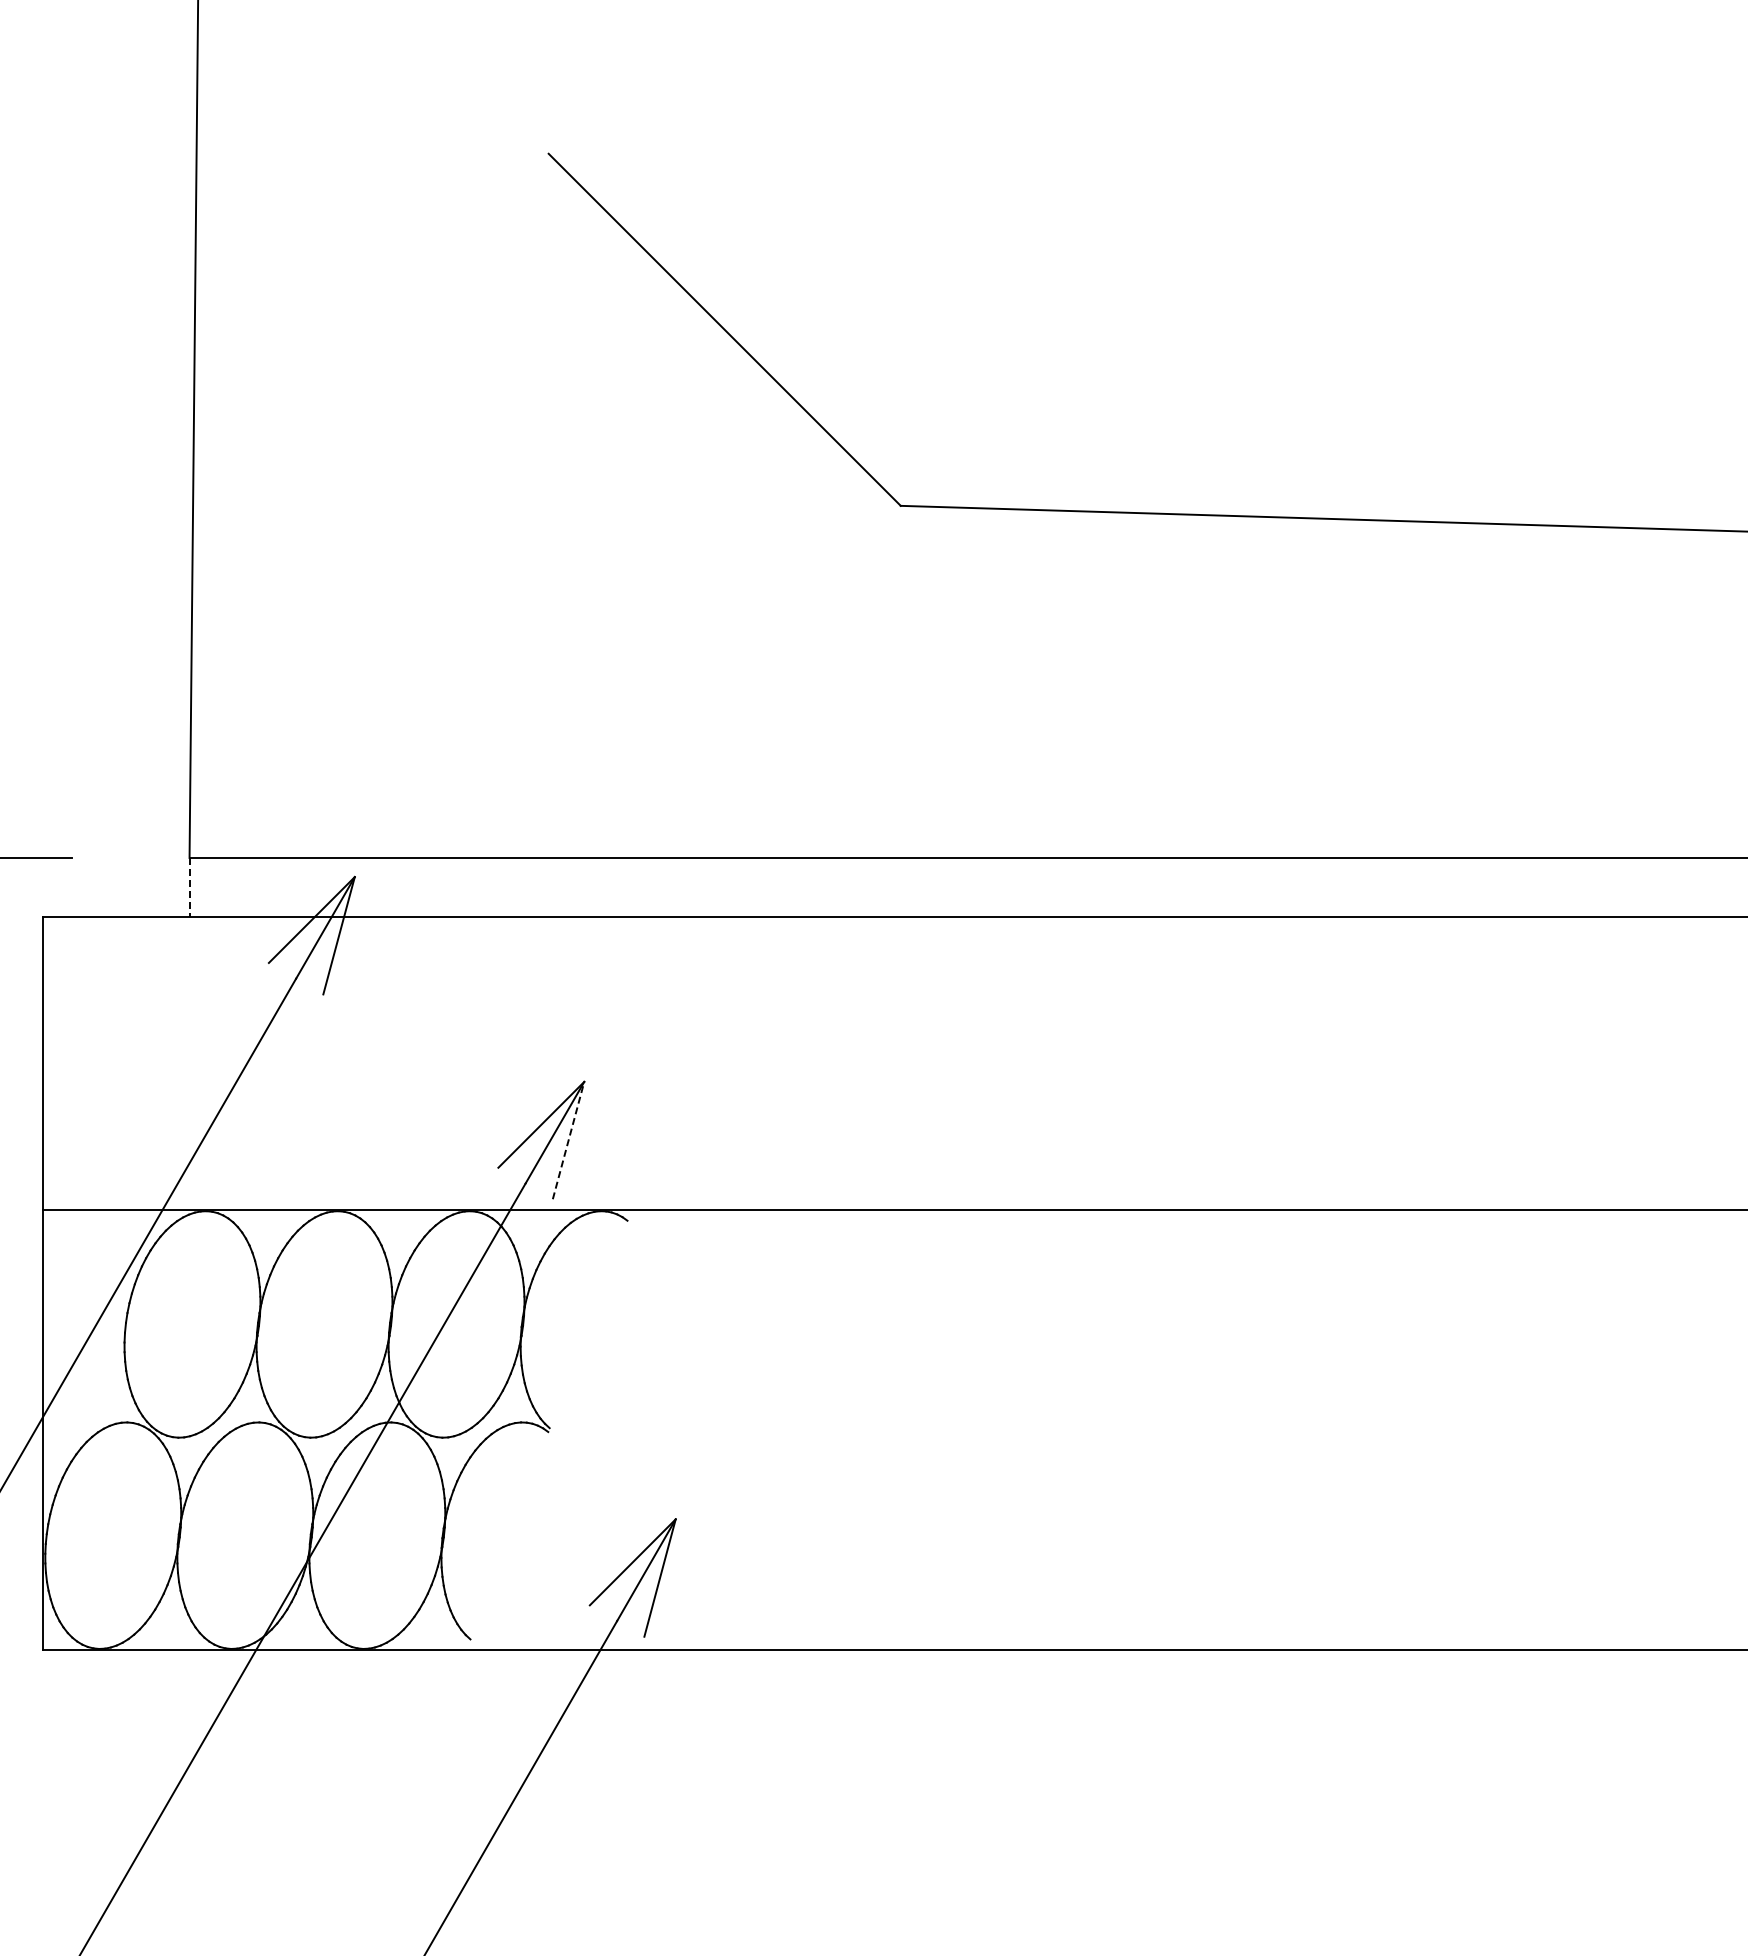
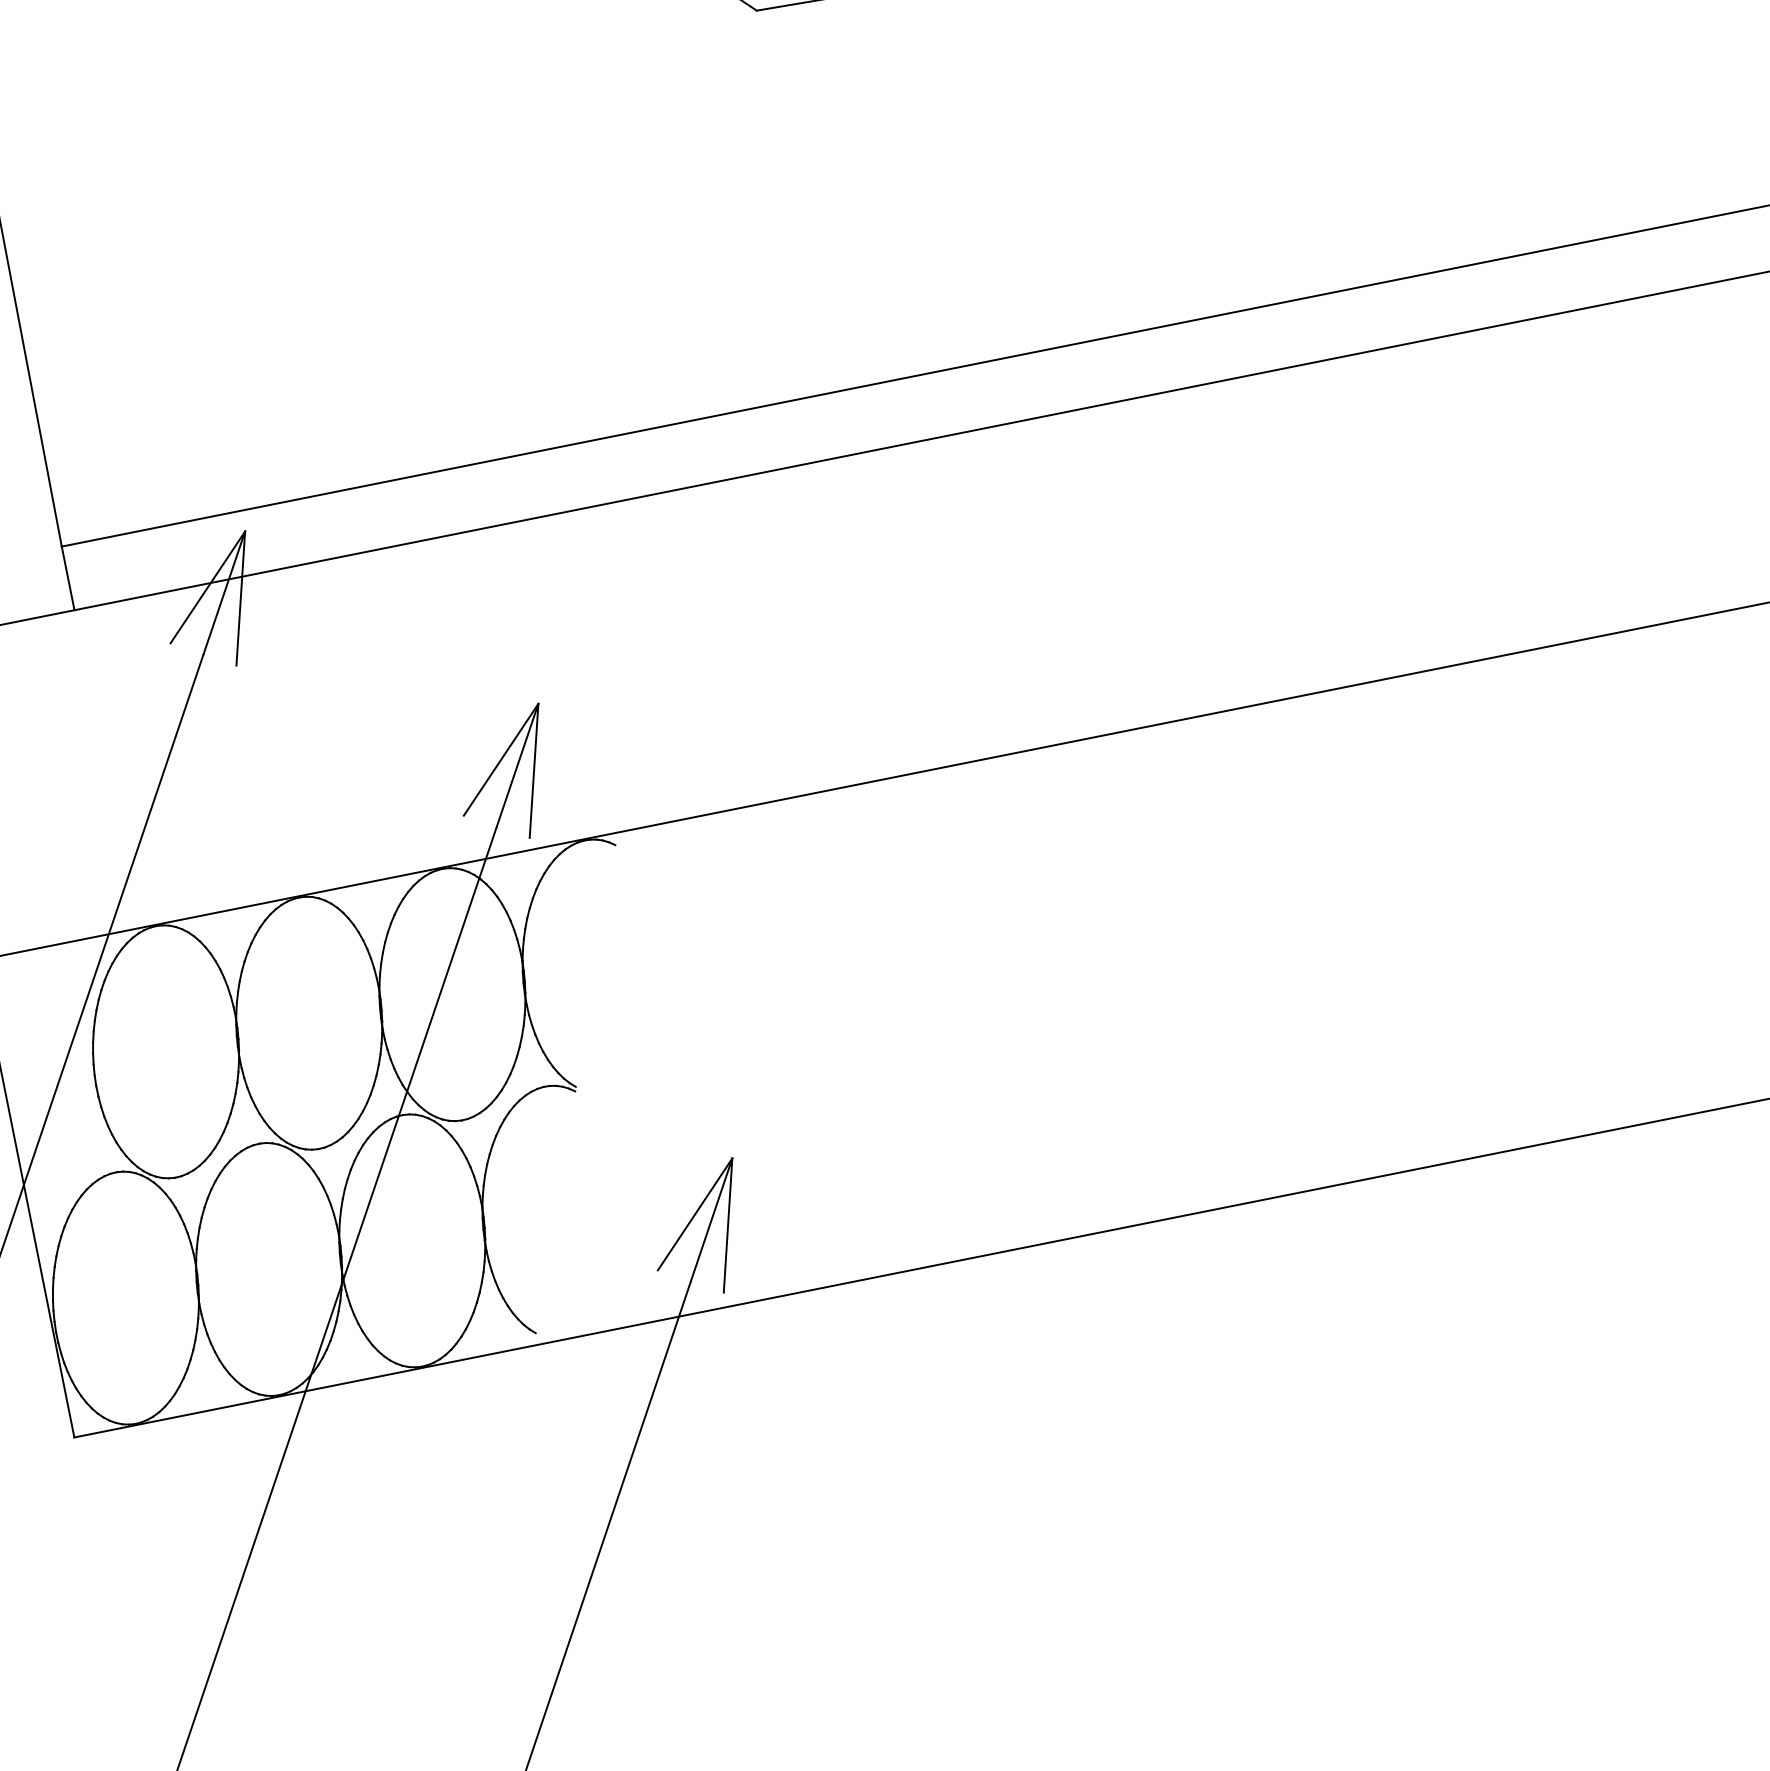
line: (189, 887) -> (68, 578), dashed -> solid
line: (568, 1140) -> (533, 770), dashed -> solid

